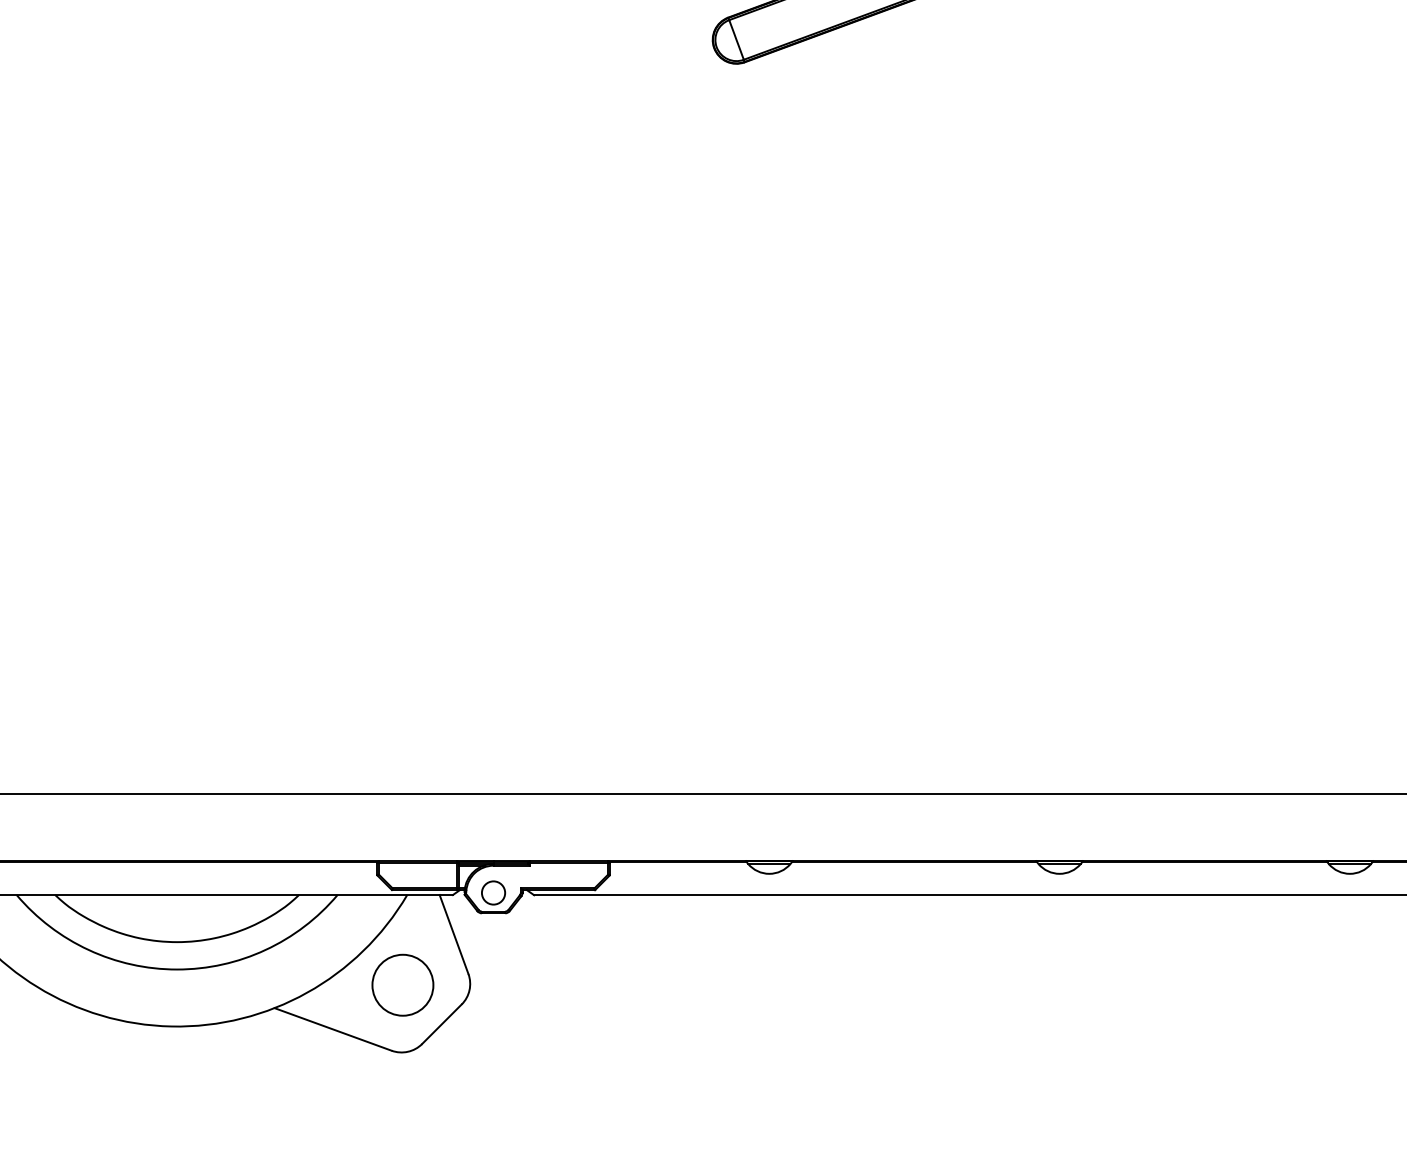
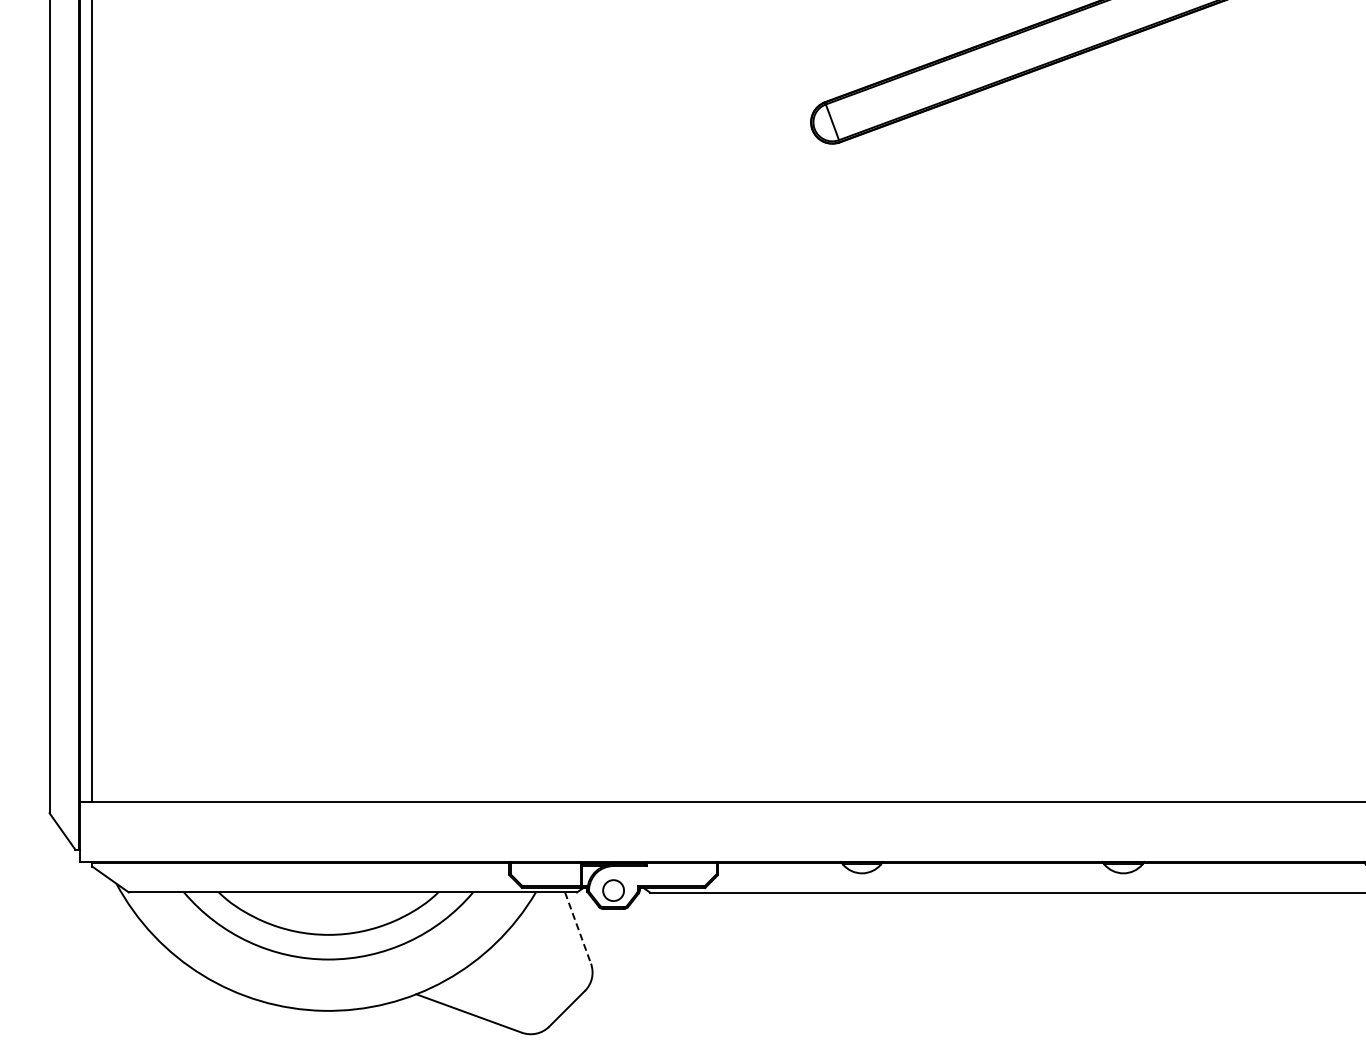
line: (454, 935) -> (578, 928), solid -> dashed
circle: (402, 985) -> (531, 973), removed

